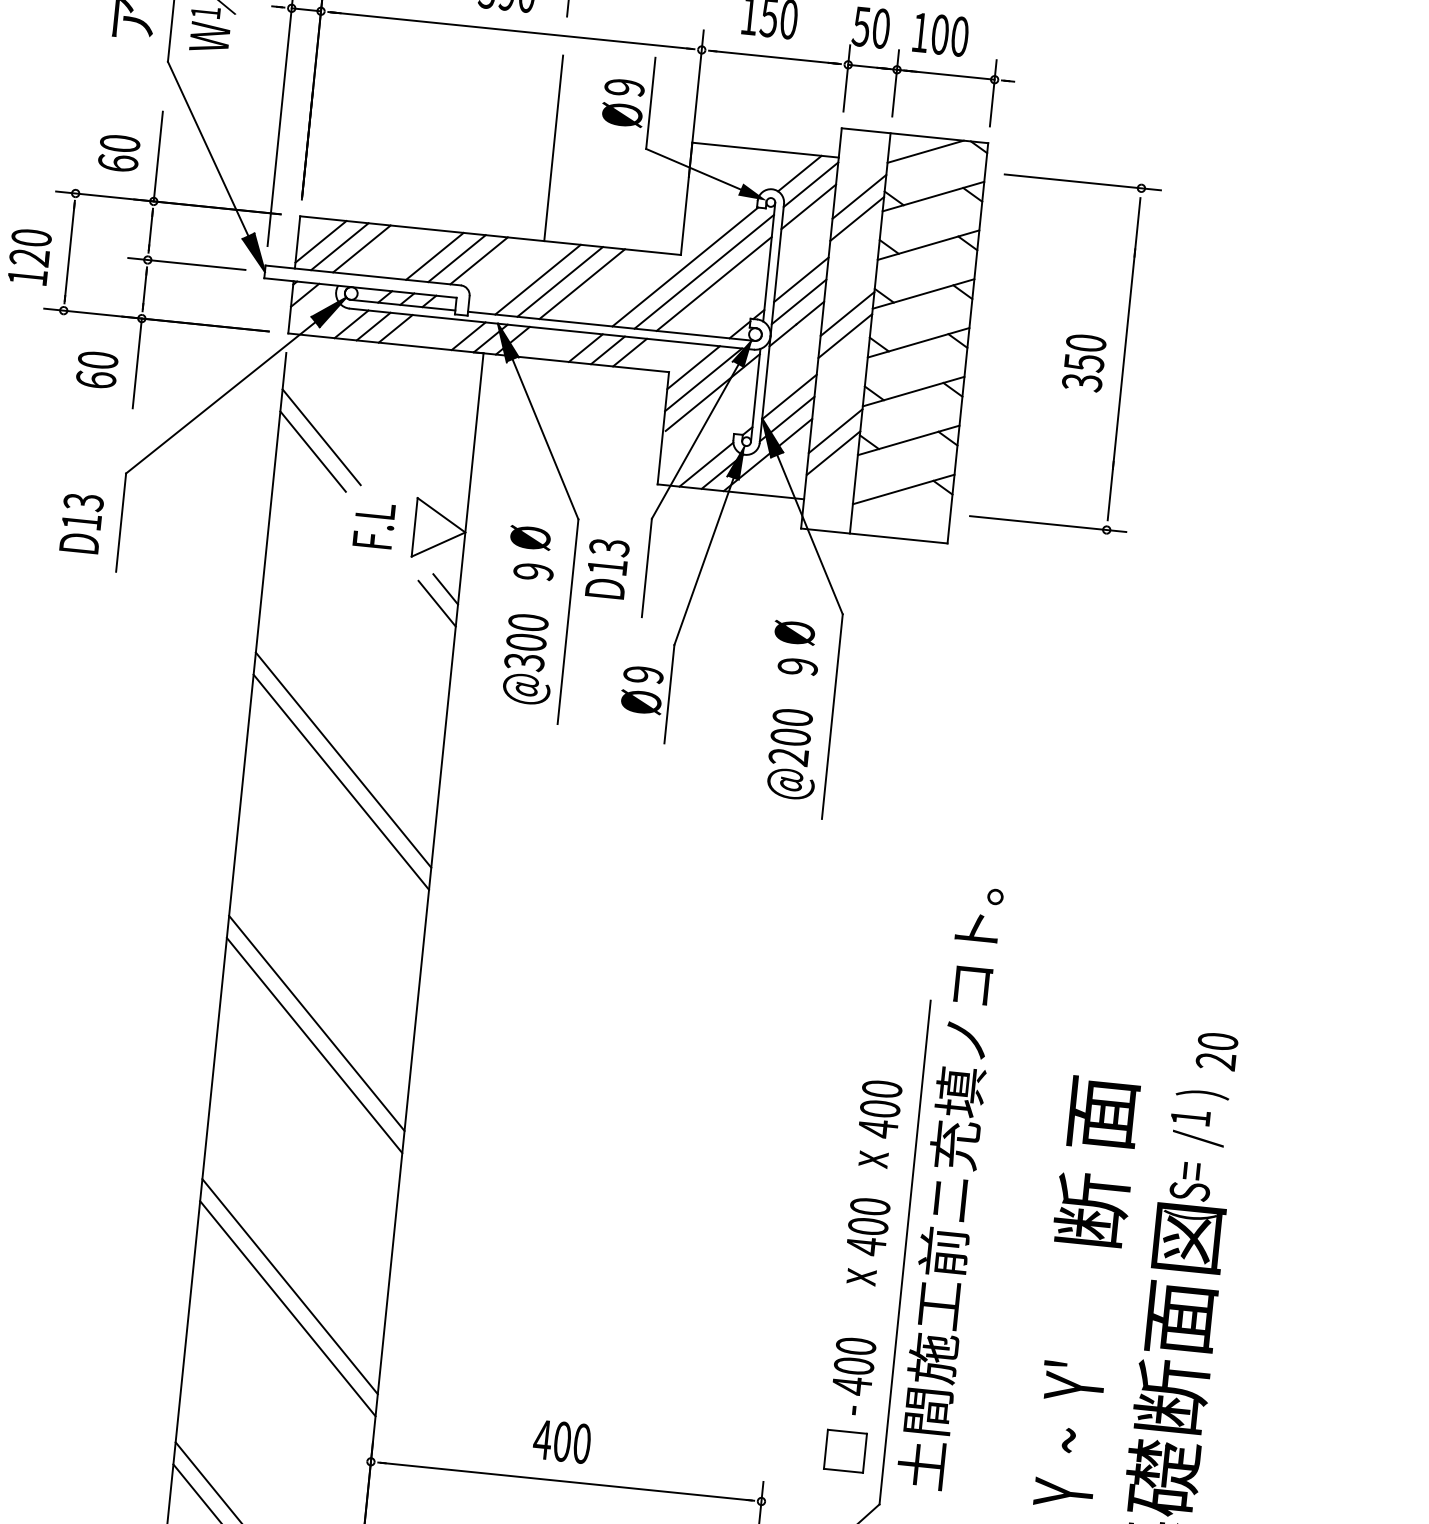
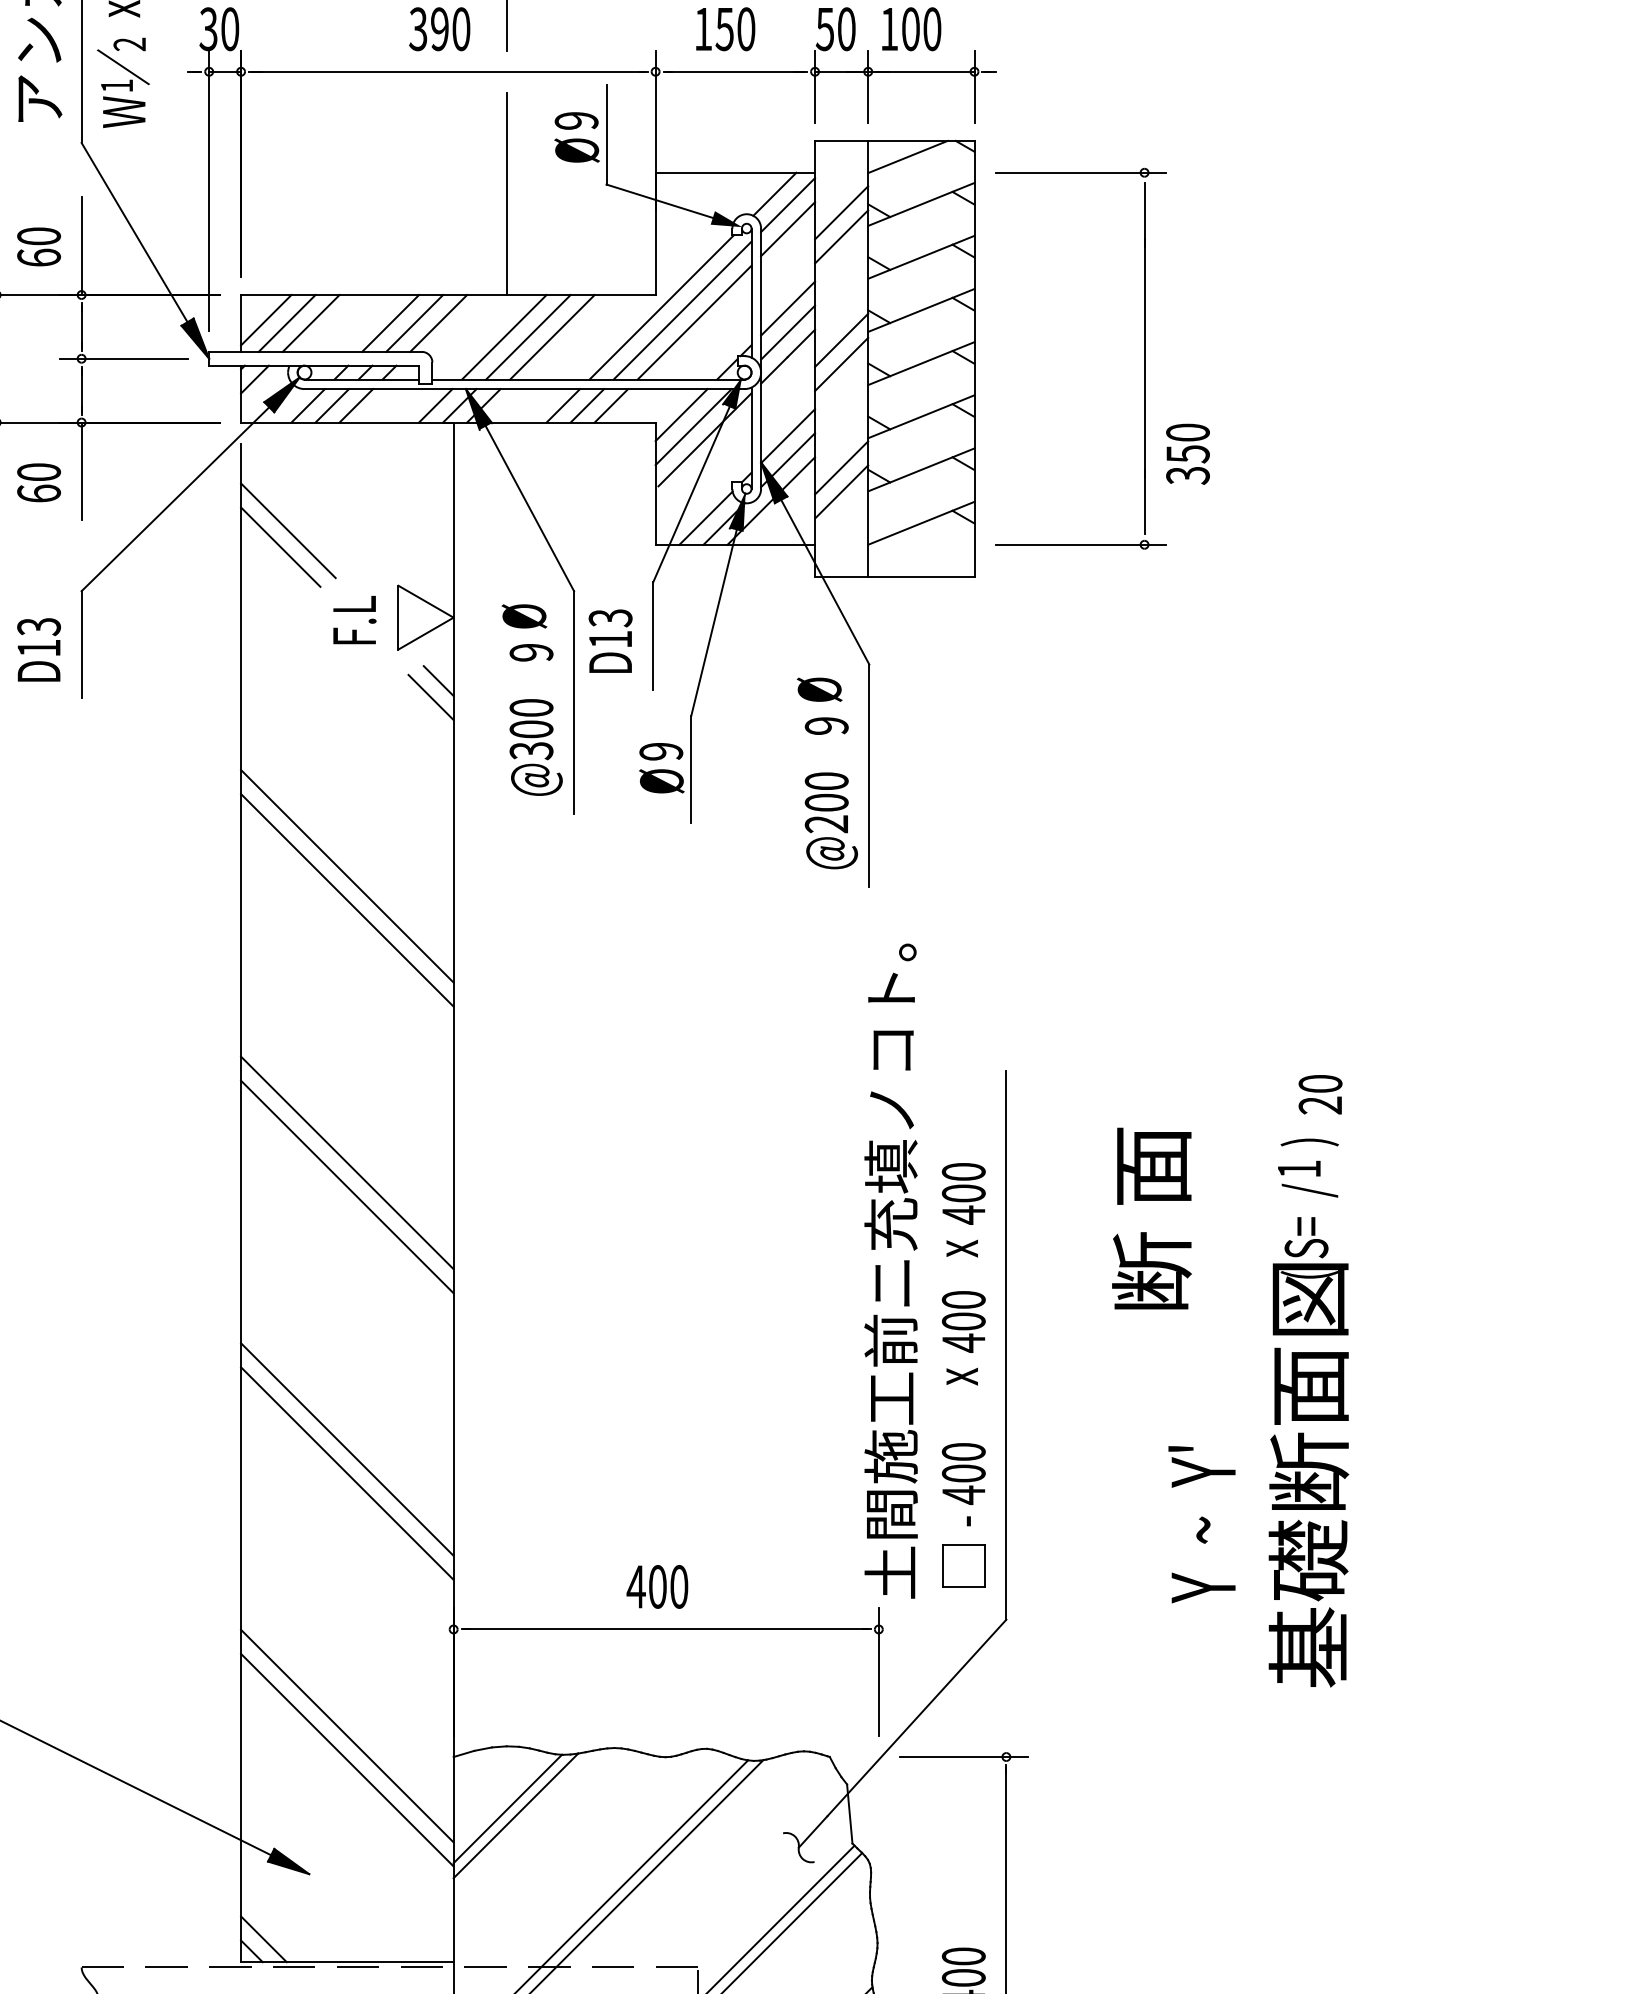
text: (1083, 362) -> (1187, 453), moved
text: (1096, 1161) -> (1151, 1218), moved
text: (949, 1187) -> (890, 1270), moved

